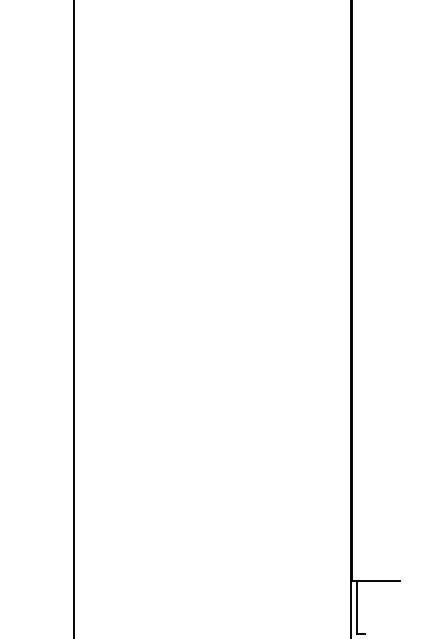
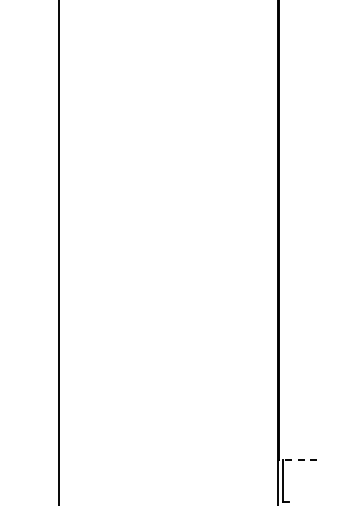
line: (375, 580) -> (297, 459), solid -> dashed

